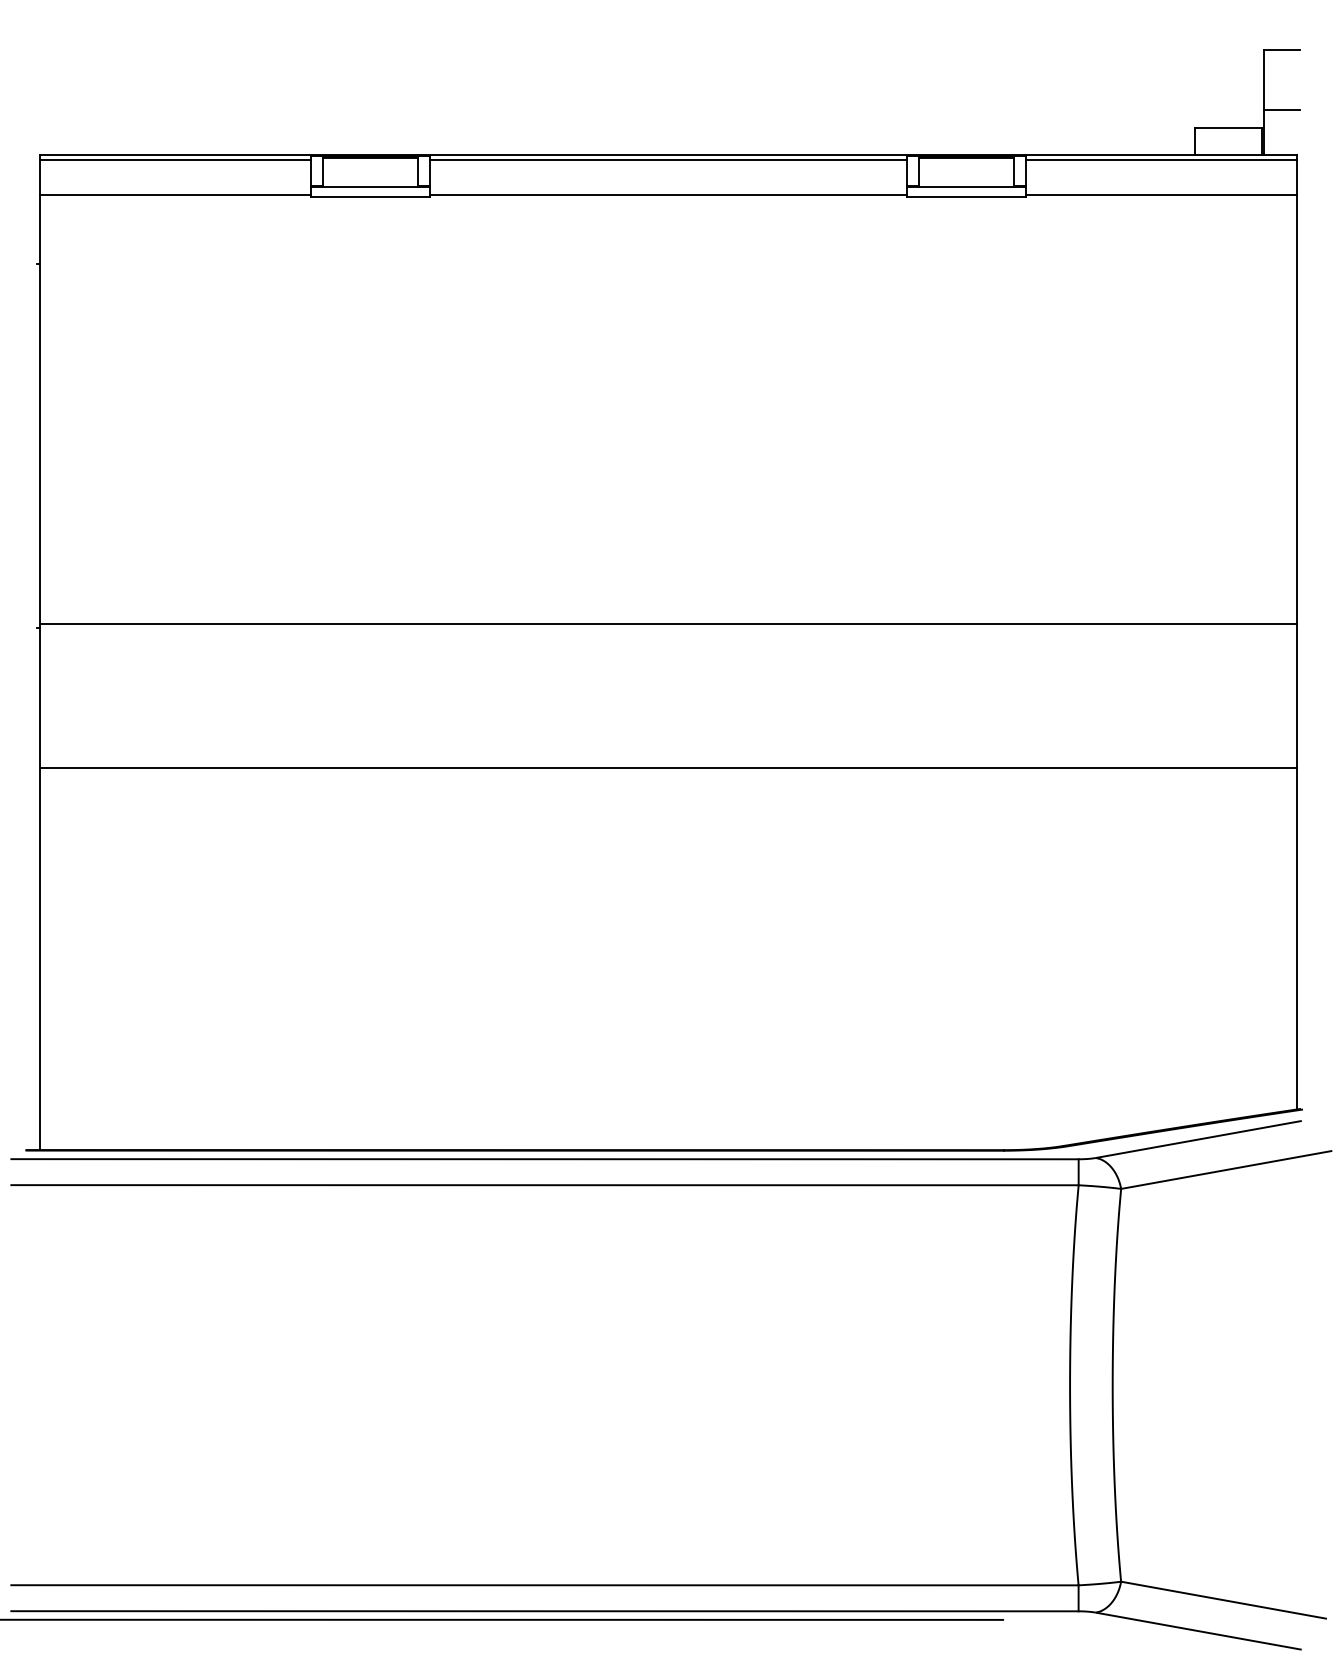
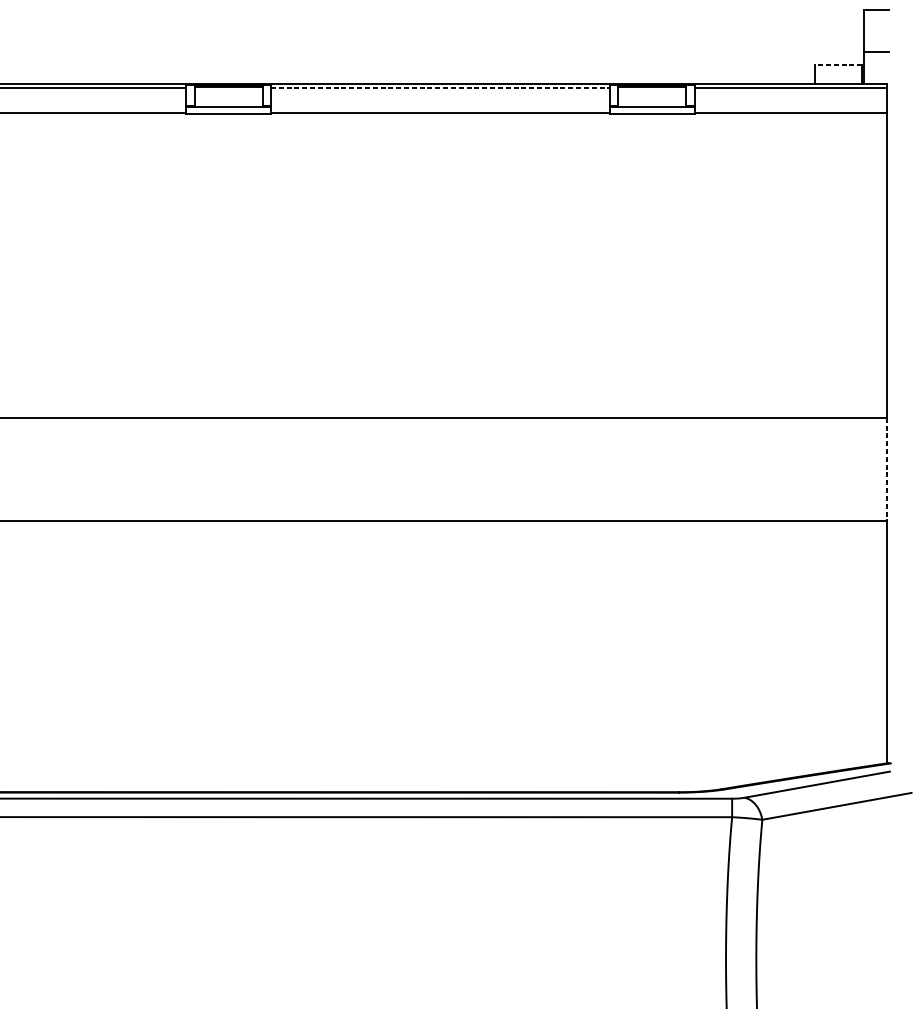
line: (1227, 127) -> (837, 64), solid -> dashed
line: (668, 159) -> (440, 87), solid -> dashed
line: (1296, 696) -> (887, 469), solid -> dashed

